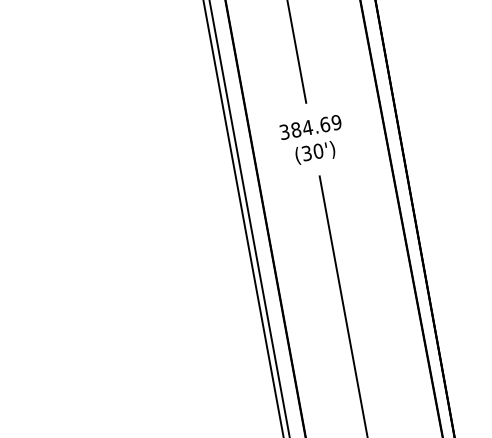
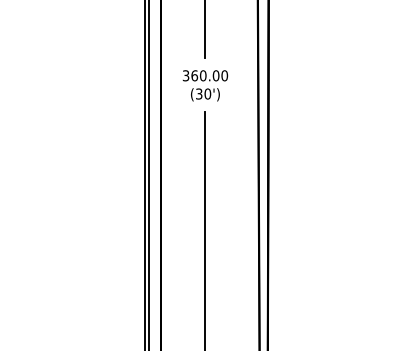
text: (316, 125) -> (209, 75), 384.69 -> 360.00

